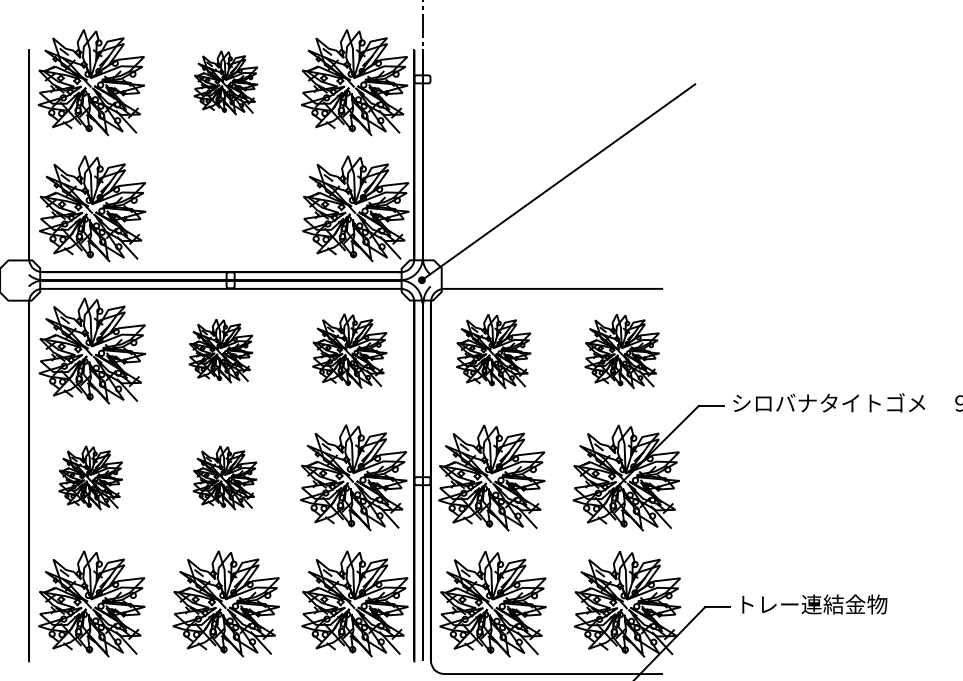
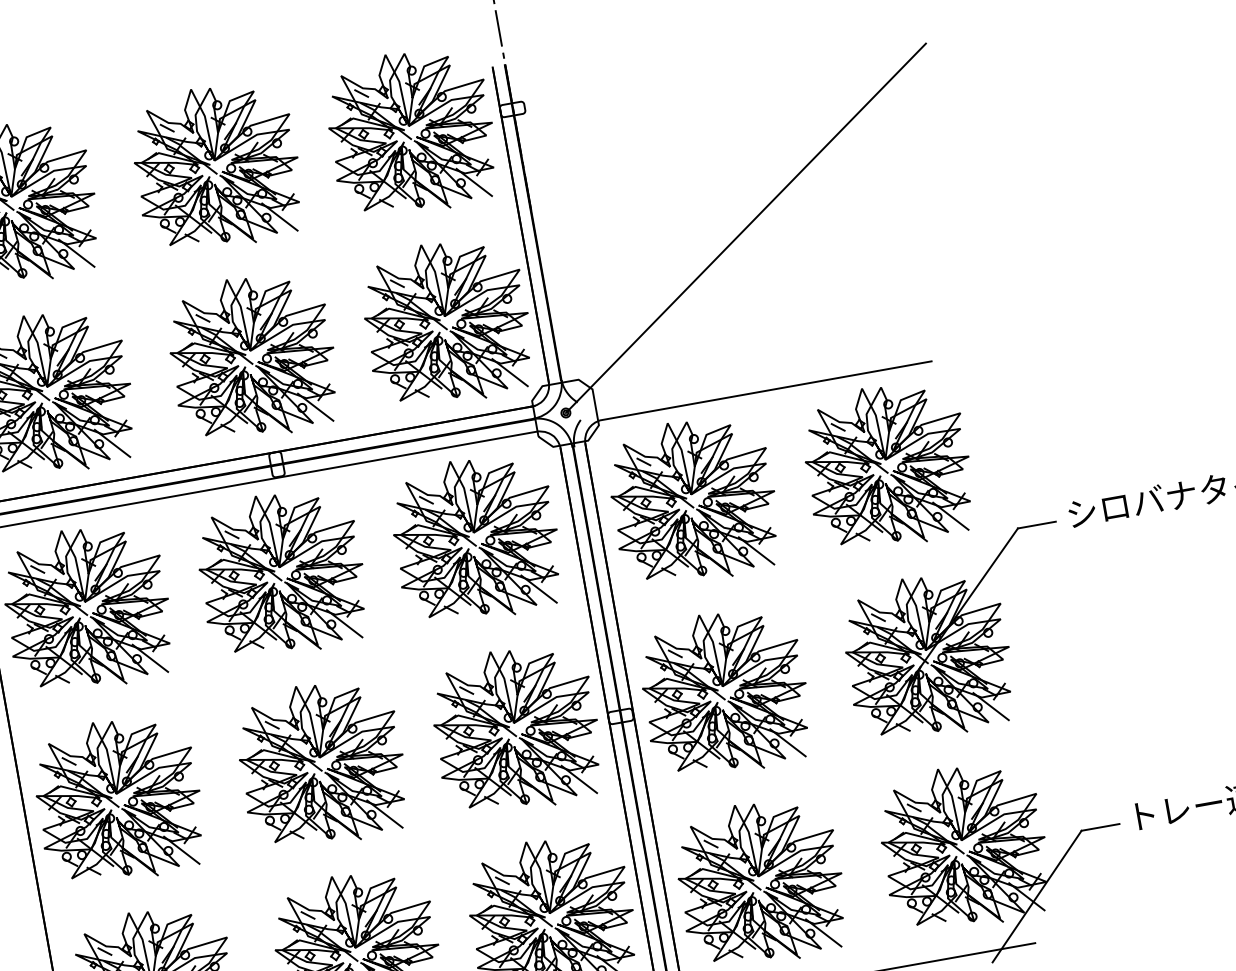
part: (225, 82) -> (215, 167), size x1.67
part: (226, 208) -> (251, 357), added
part: (220, 350) -> (280, 573), size x1.67
part: (349, 350) -> (475, 538), size x1.43
part: (493, 351) -> (693, 501), size x1.43
part: (621, 351) -> (886, 466), size x1.43
part: (90, 477) -> (118, 800), size x1.67
part: (224, 477) -> (320, 764), size x1.67

